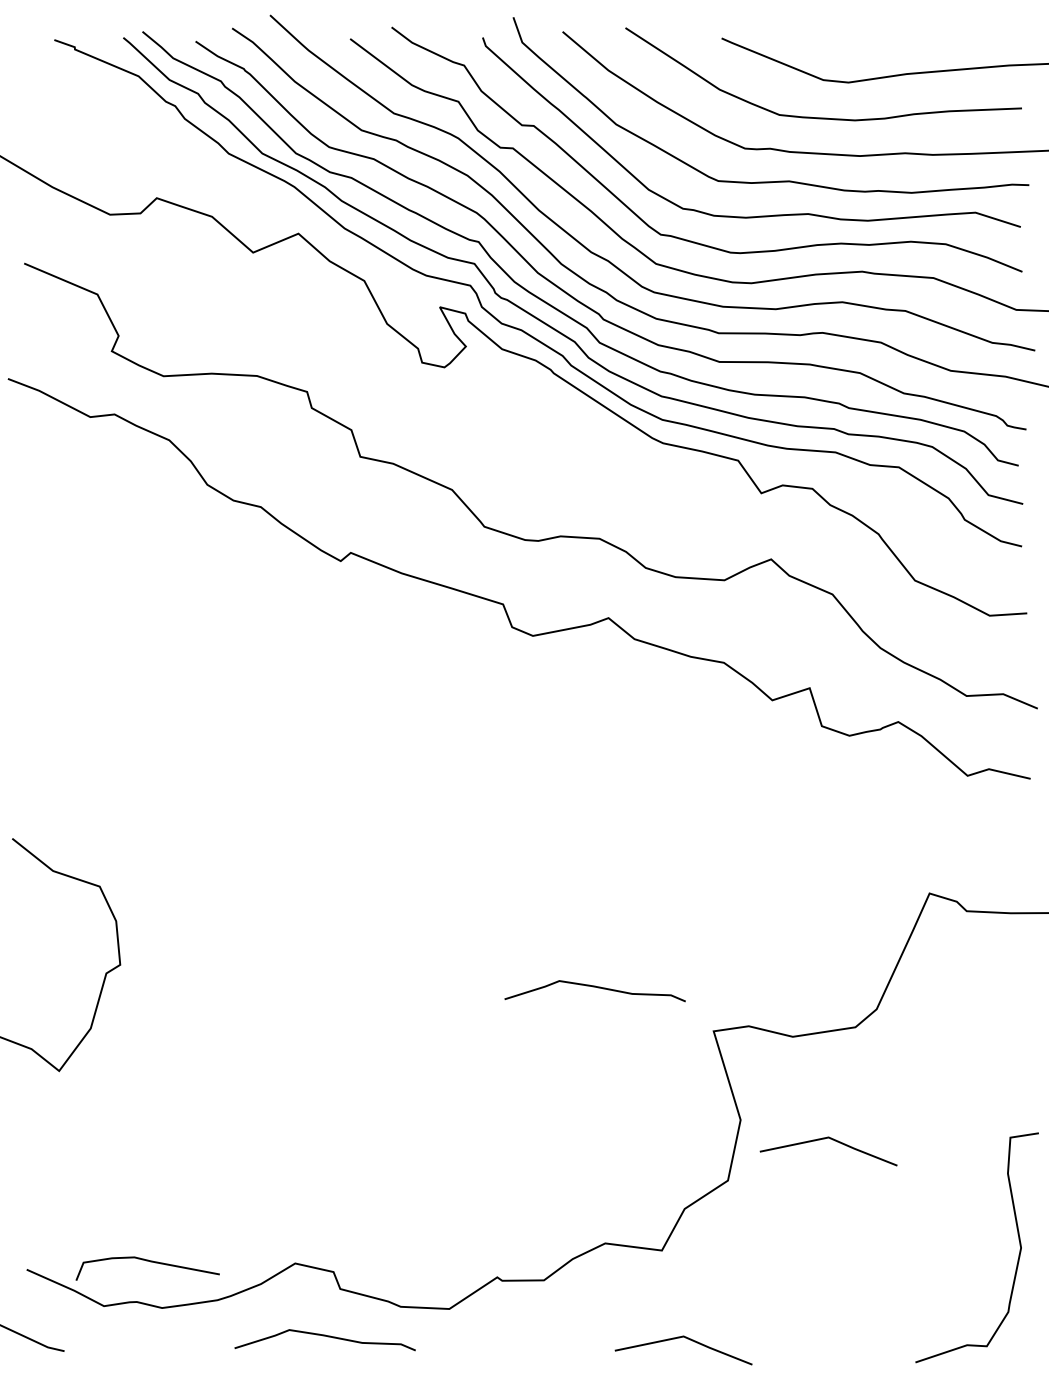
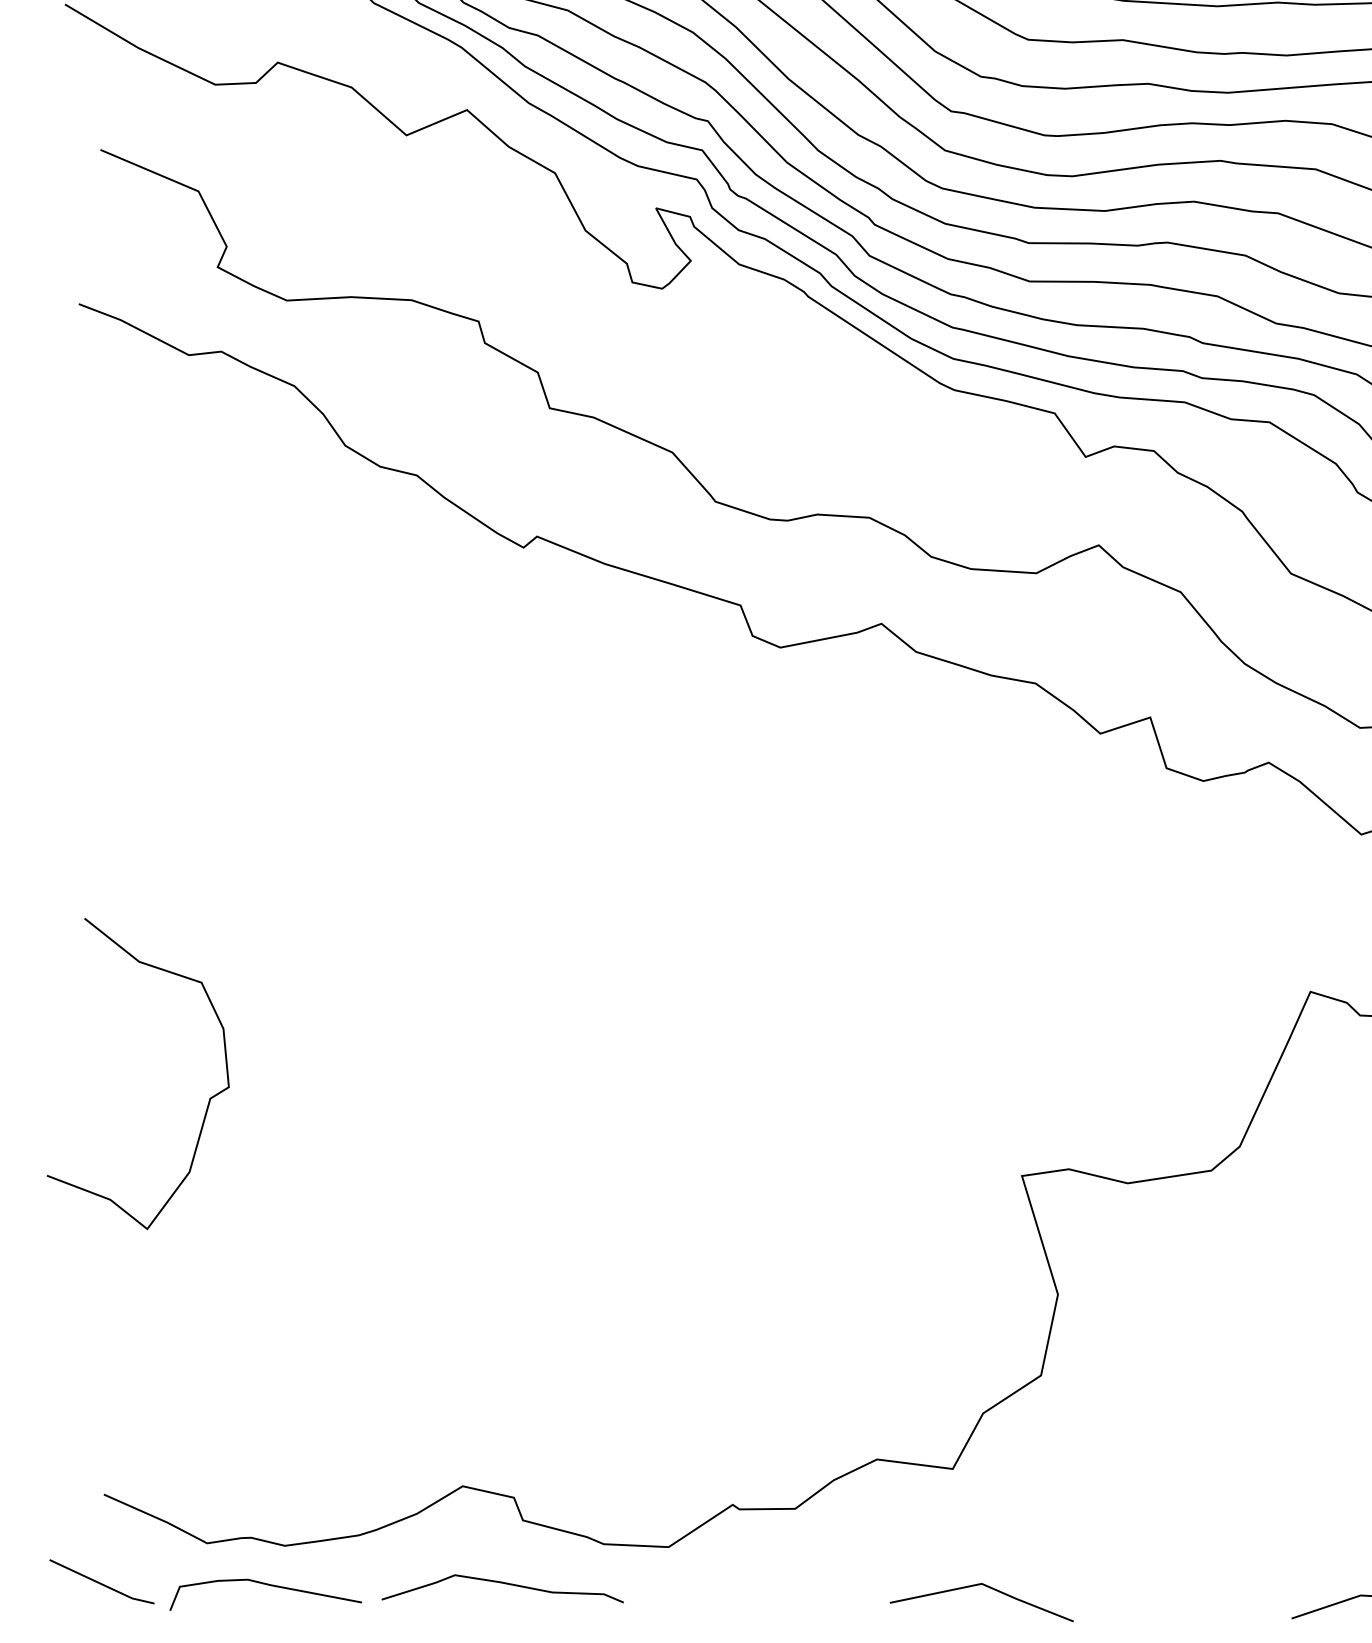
curve: (594, 987) -> (862, 1117), removed
line: (832, 1140) -> (1180, 1321), removed
curve: (150, 1262) -> (269, 1586), moved

